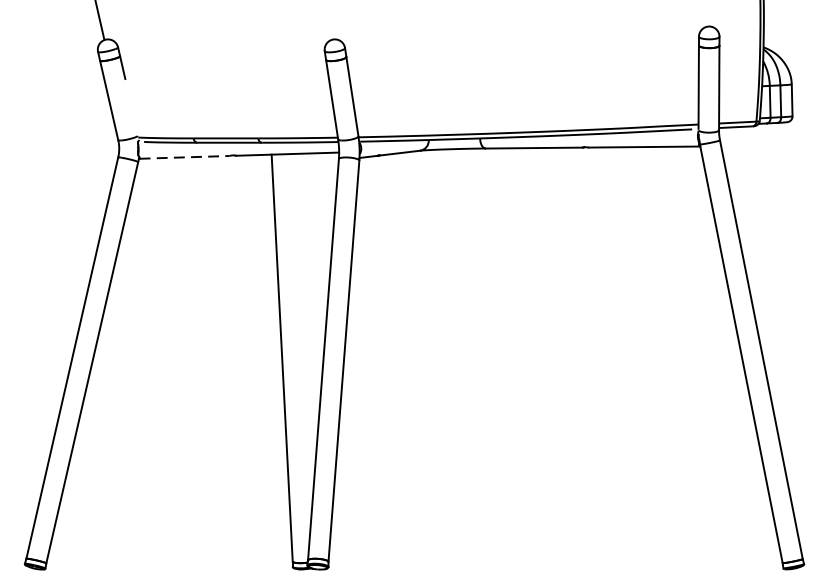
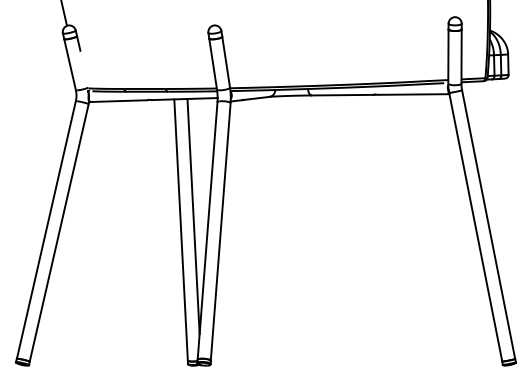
line: (184, 157) -> (118, 101), dashed -> solid
line: (301, 337) -> (193, 216), added

